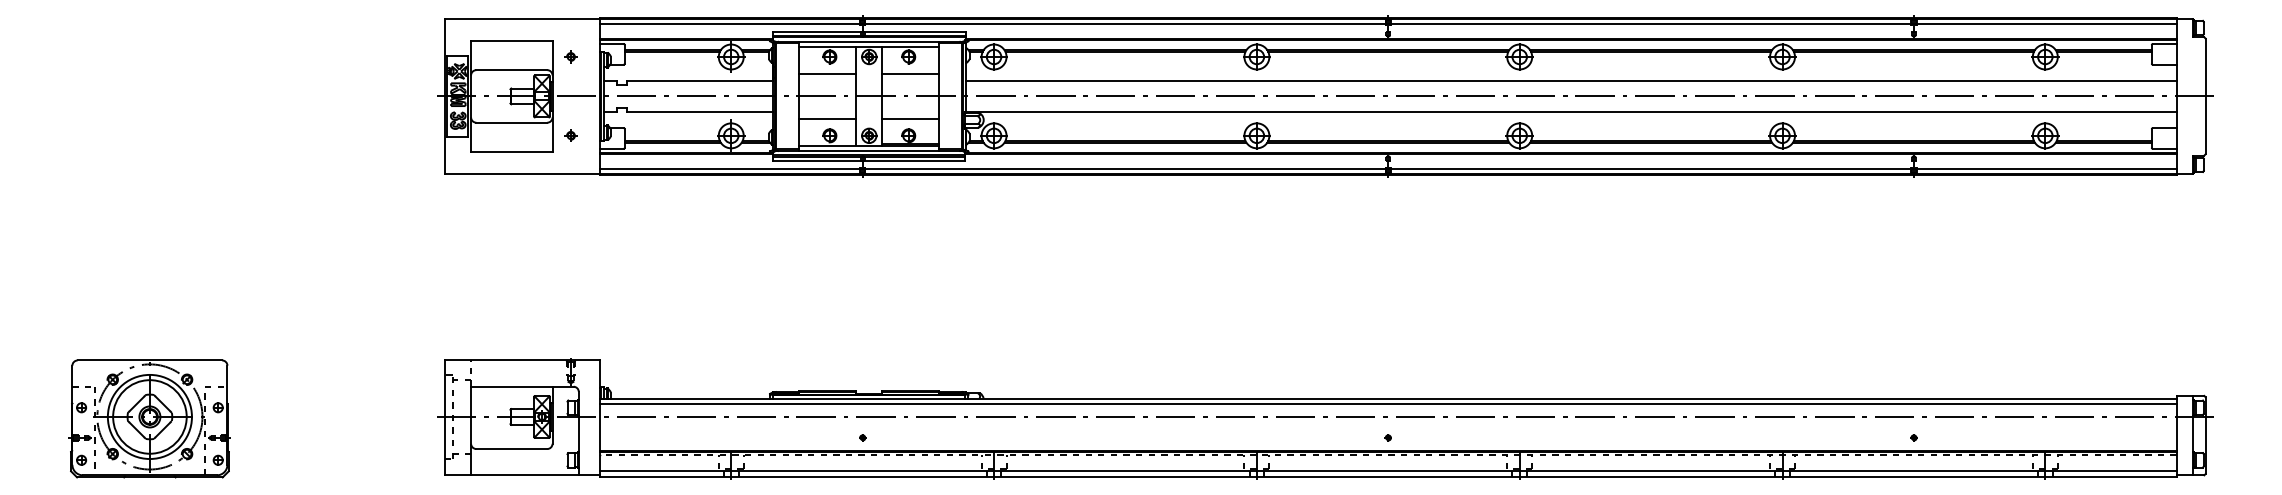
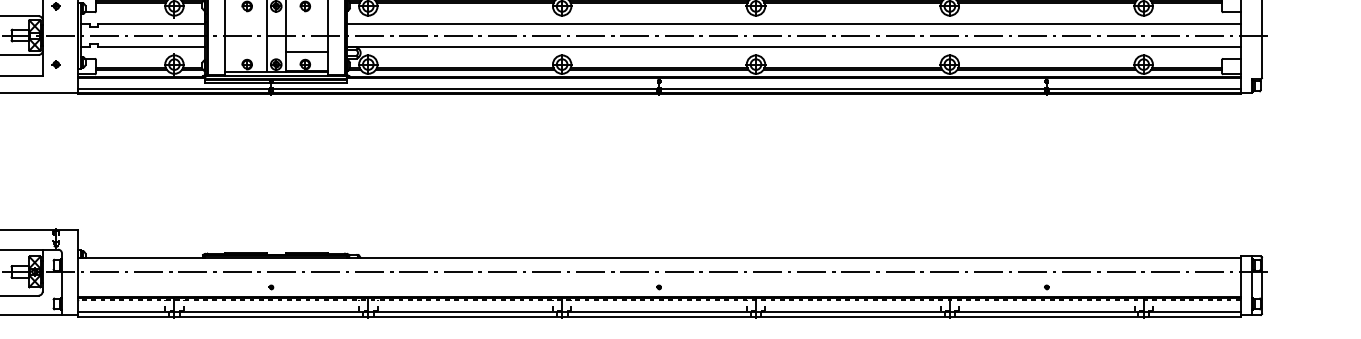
line: (827, 74) -> (245, 19), removed
line: (910, 74) -> (306, 19), removed
line: (827, 118) -> (245, 51), removed
line: (1387, 403) -> (658, 262), removed

